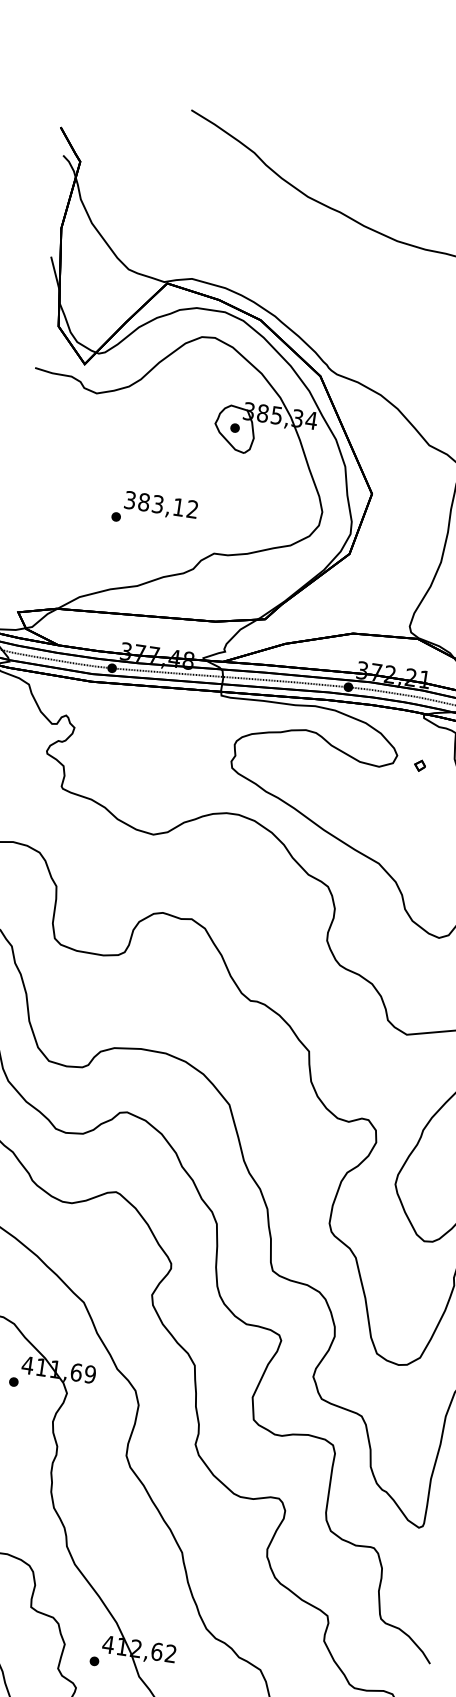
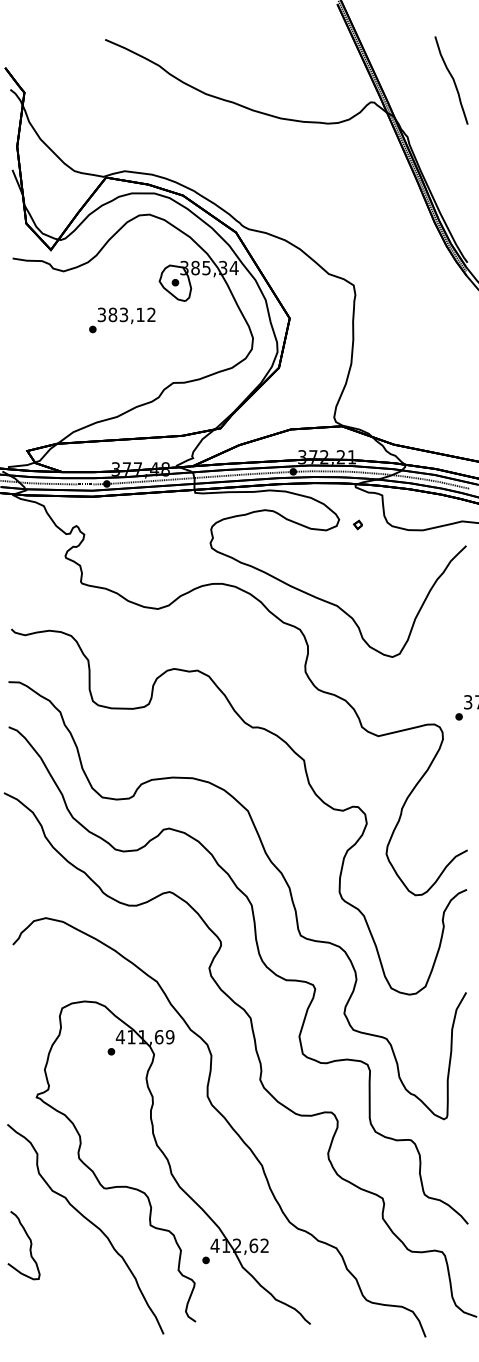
text: (155, 511) -> (122, 320), moved

